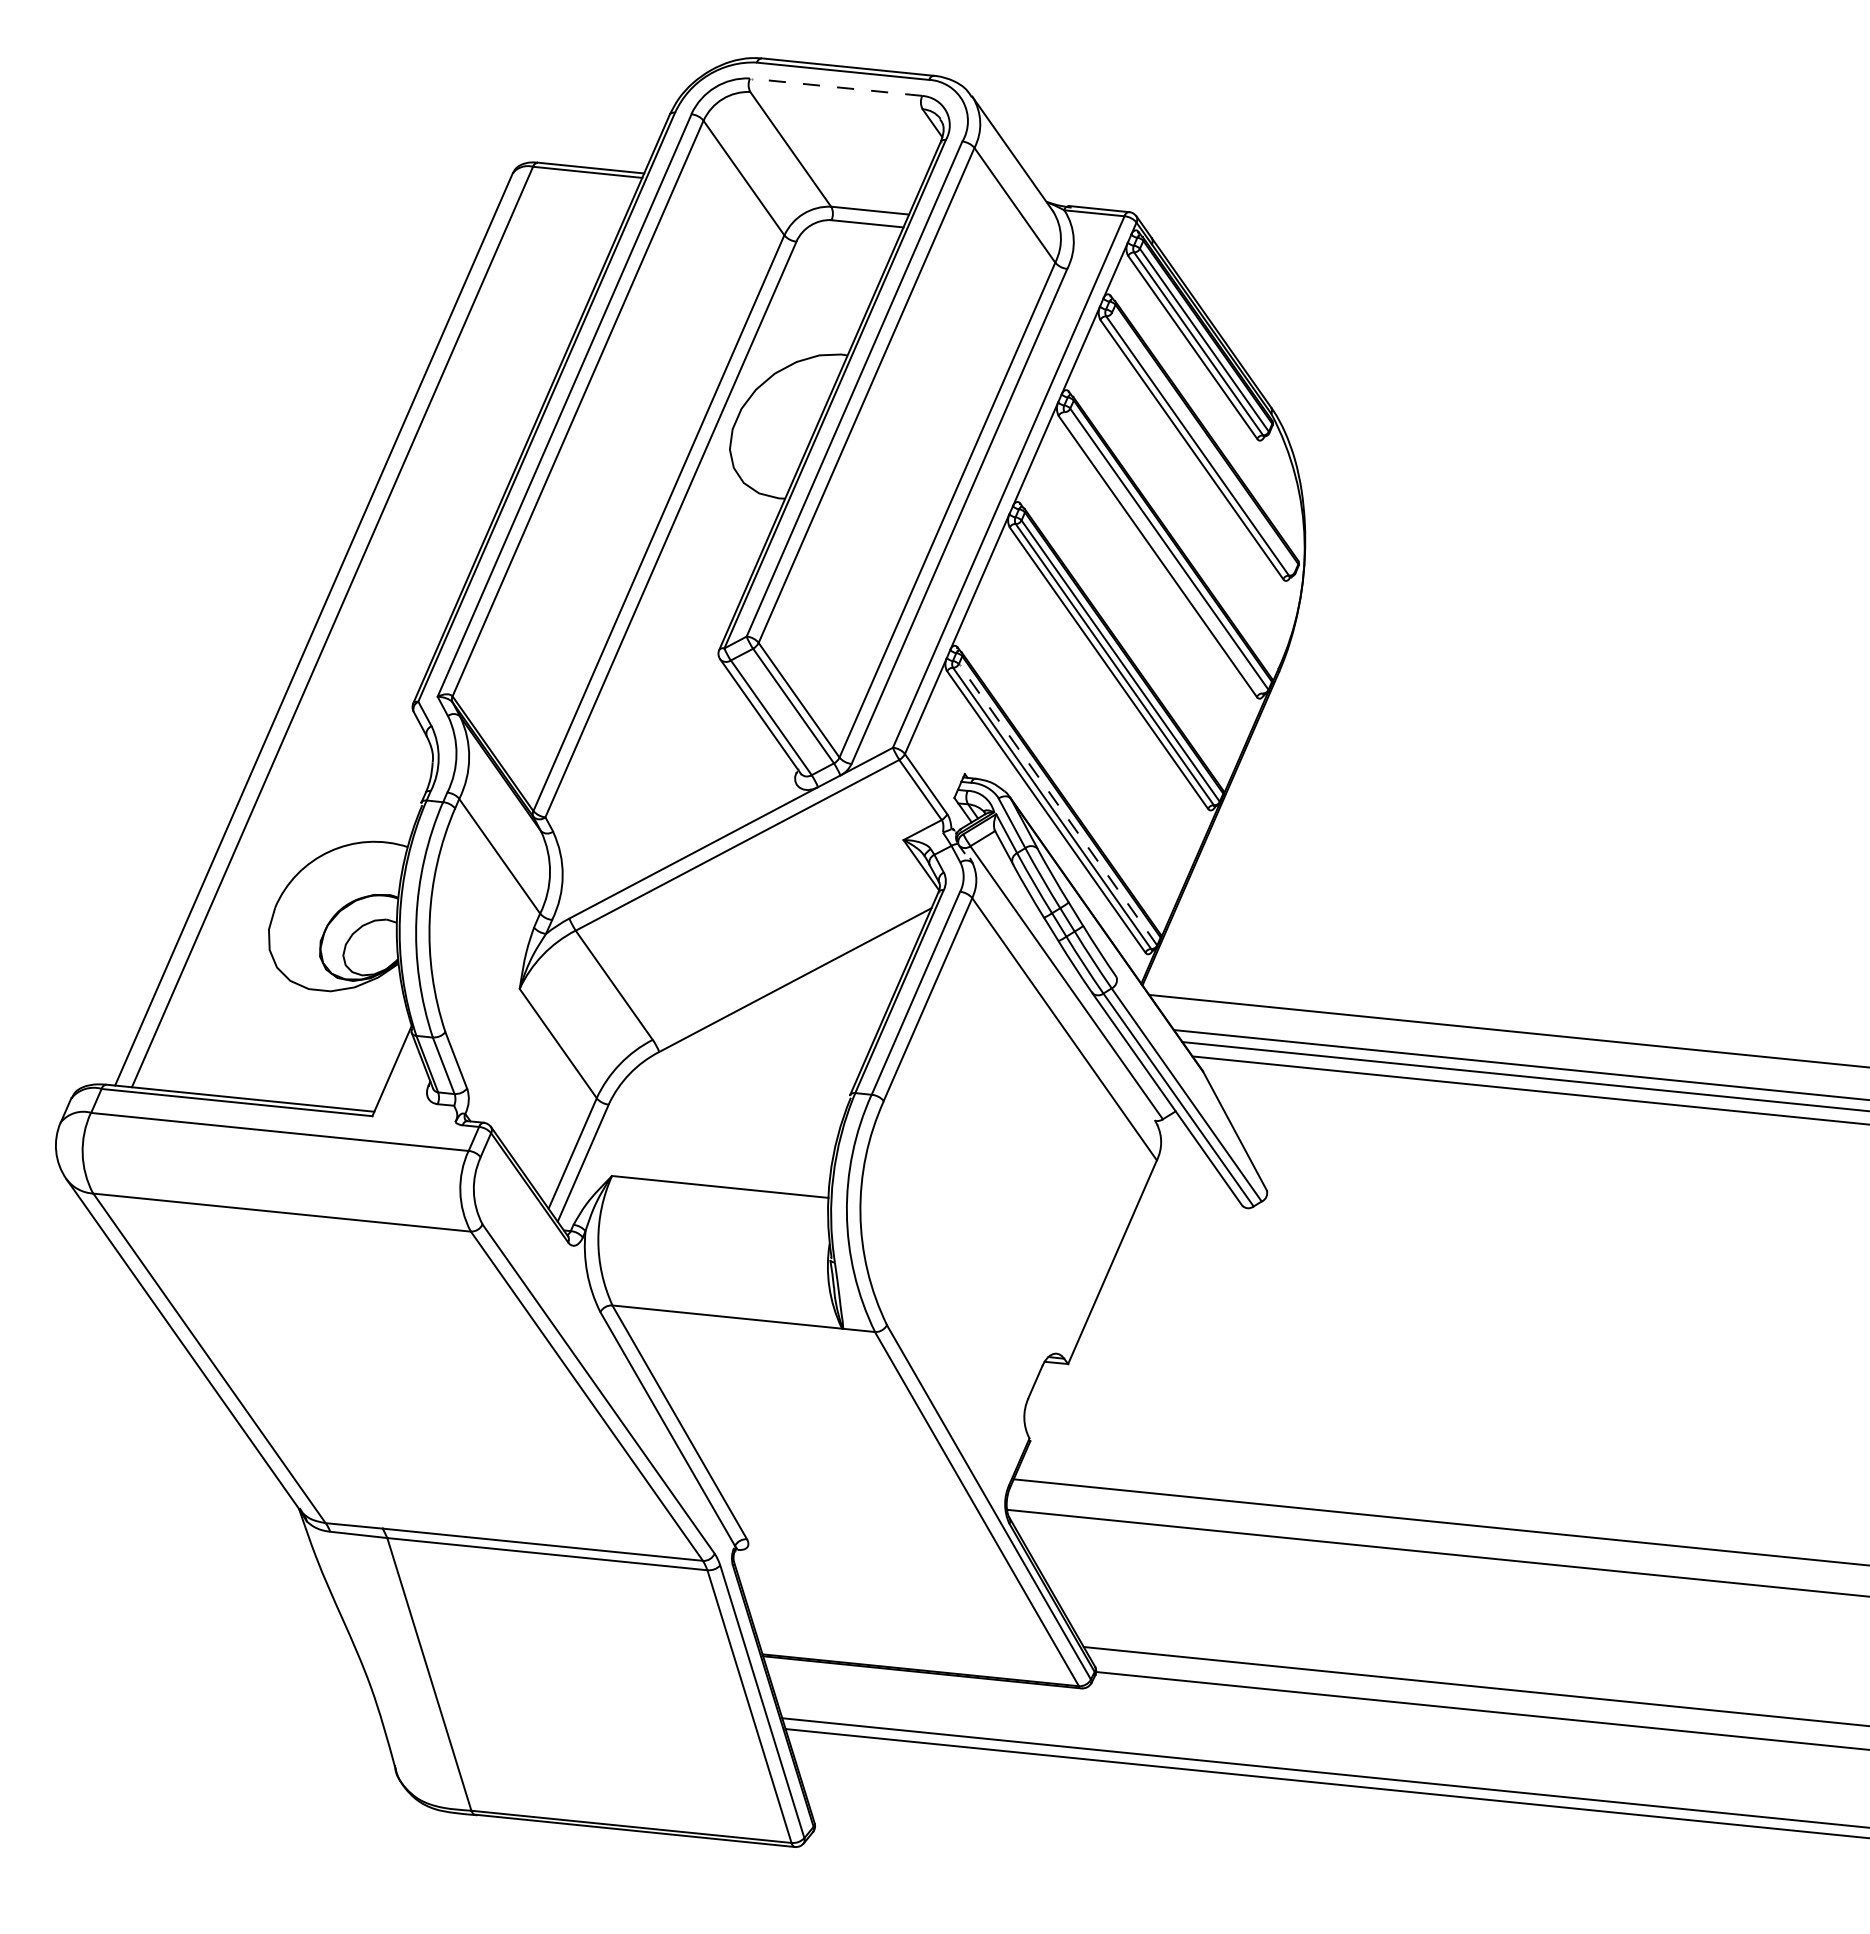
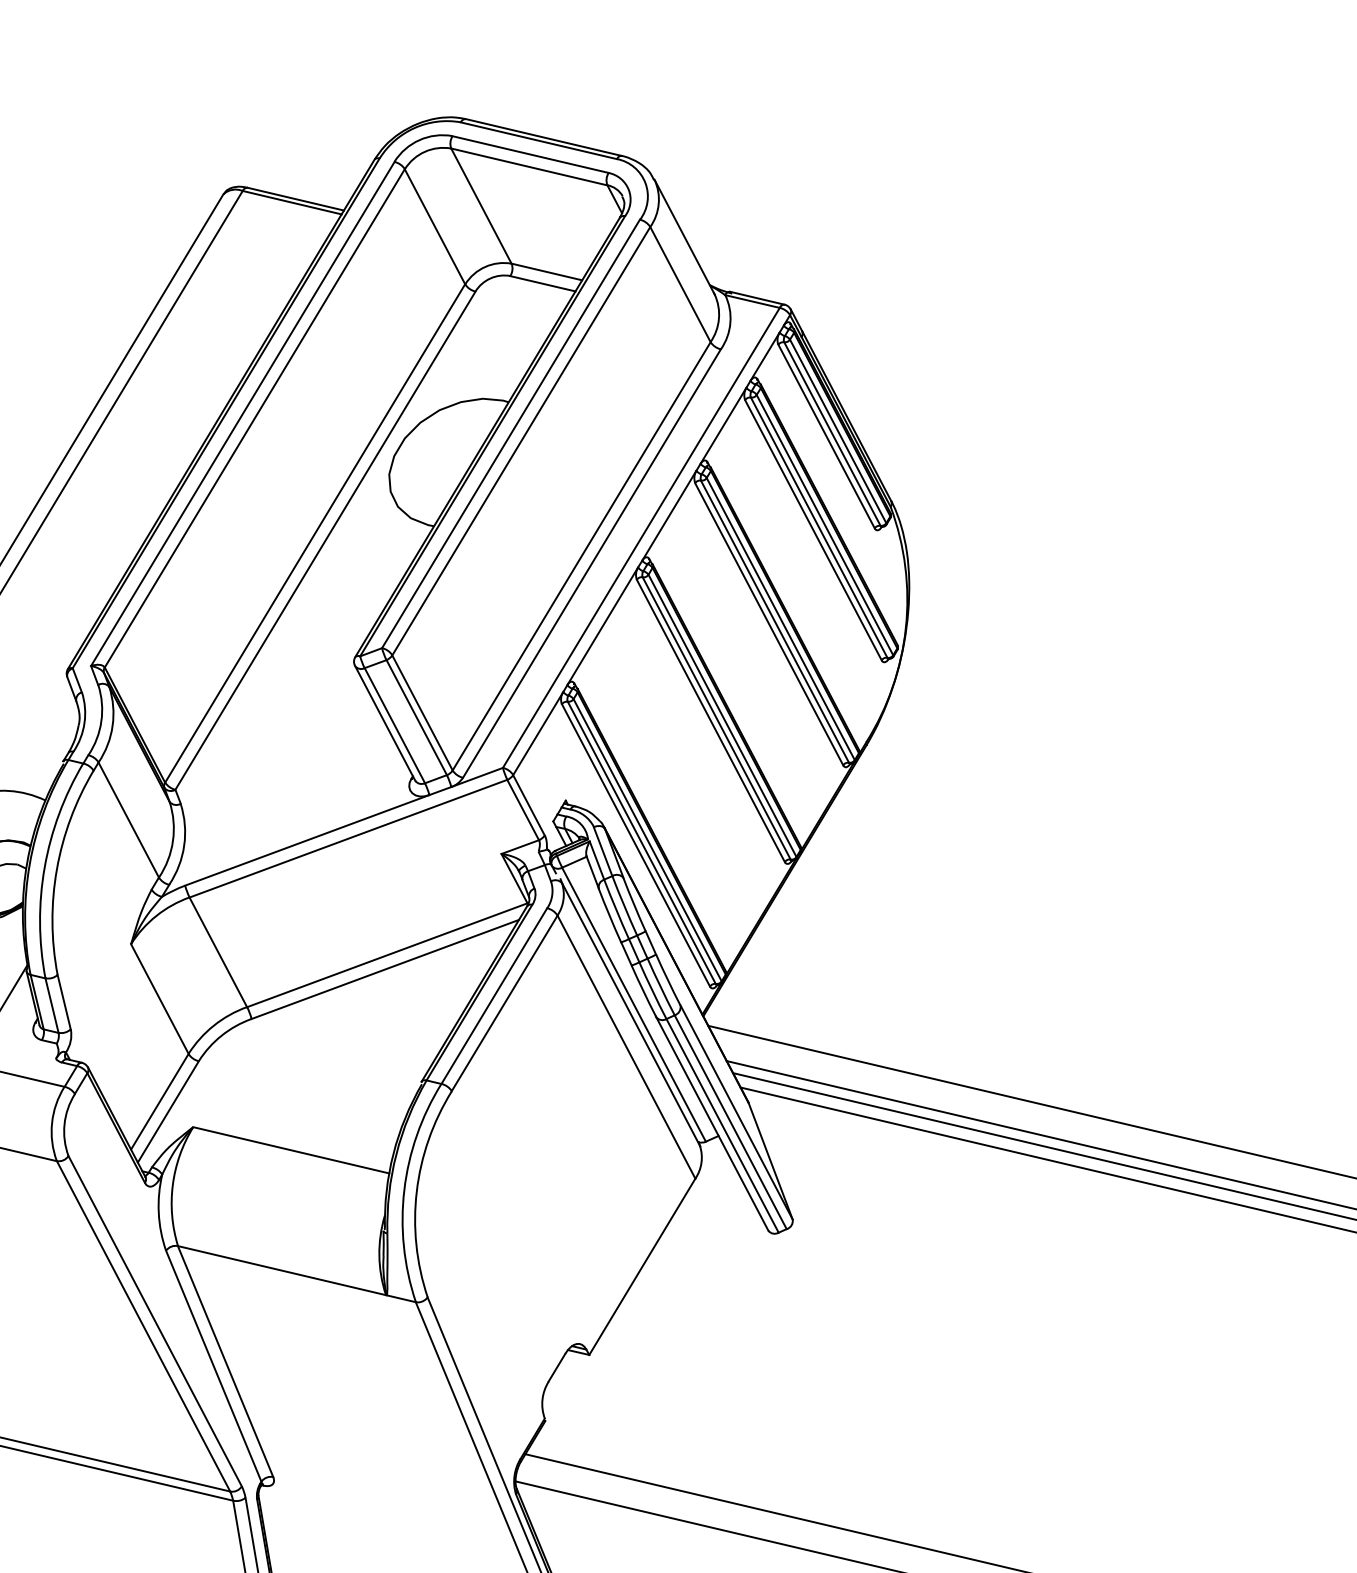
line: (836, 87) -> (530, 154), dashed -> solid
line: (836, 100) -> (529, 166), added
line: (1203, 442) -> (824, 525), added
line: (1163, 552) -> (774, 621), added
line: (1057, 804) -> (647, 839), dashed -> solid
line: (795, 964) -> (387, 955), added
line: (1064, 993) -> (630, 1014), added
line: (1191, 1083) -> (736, 1112), added

